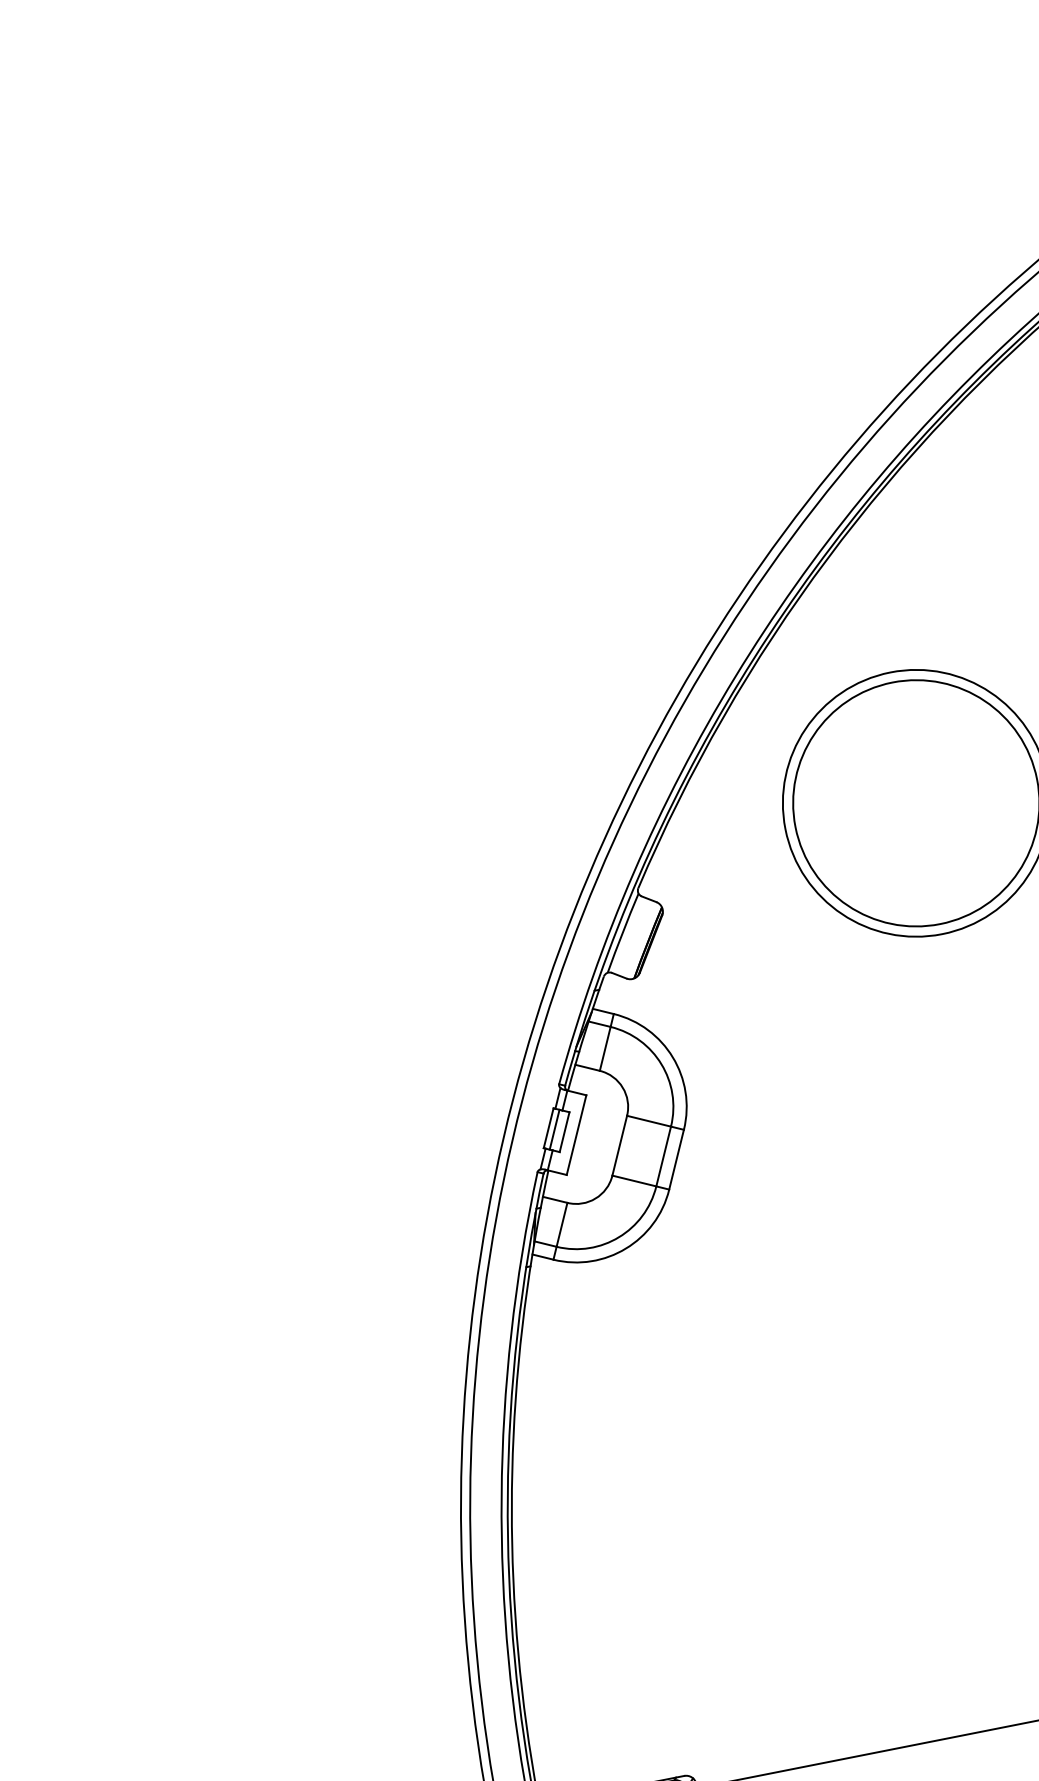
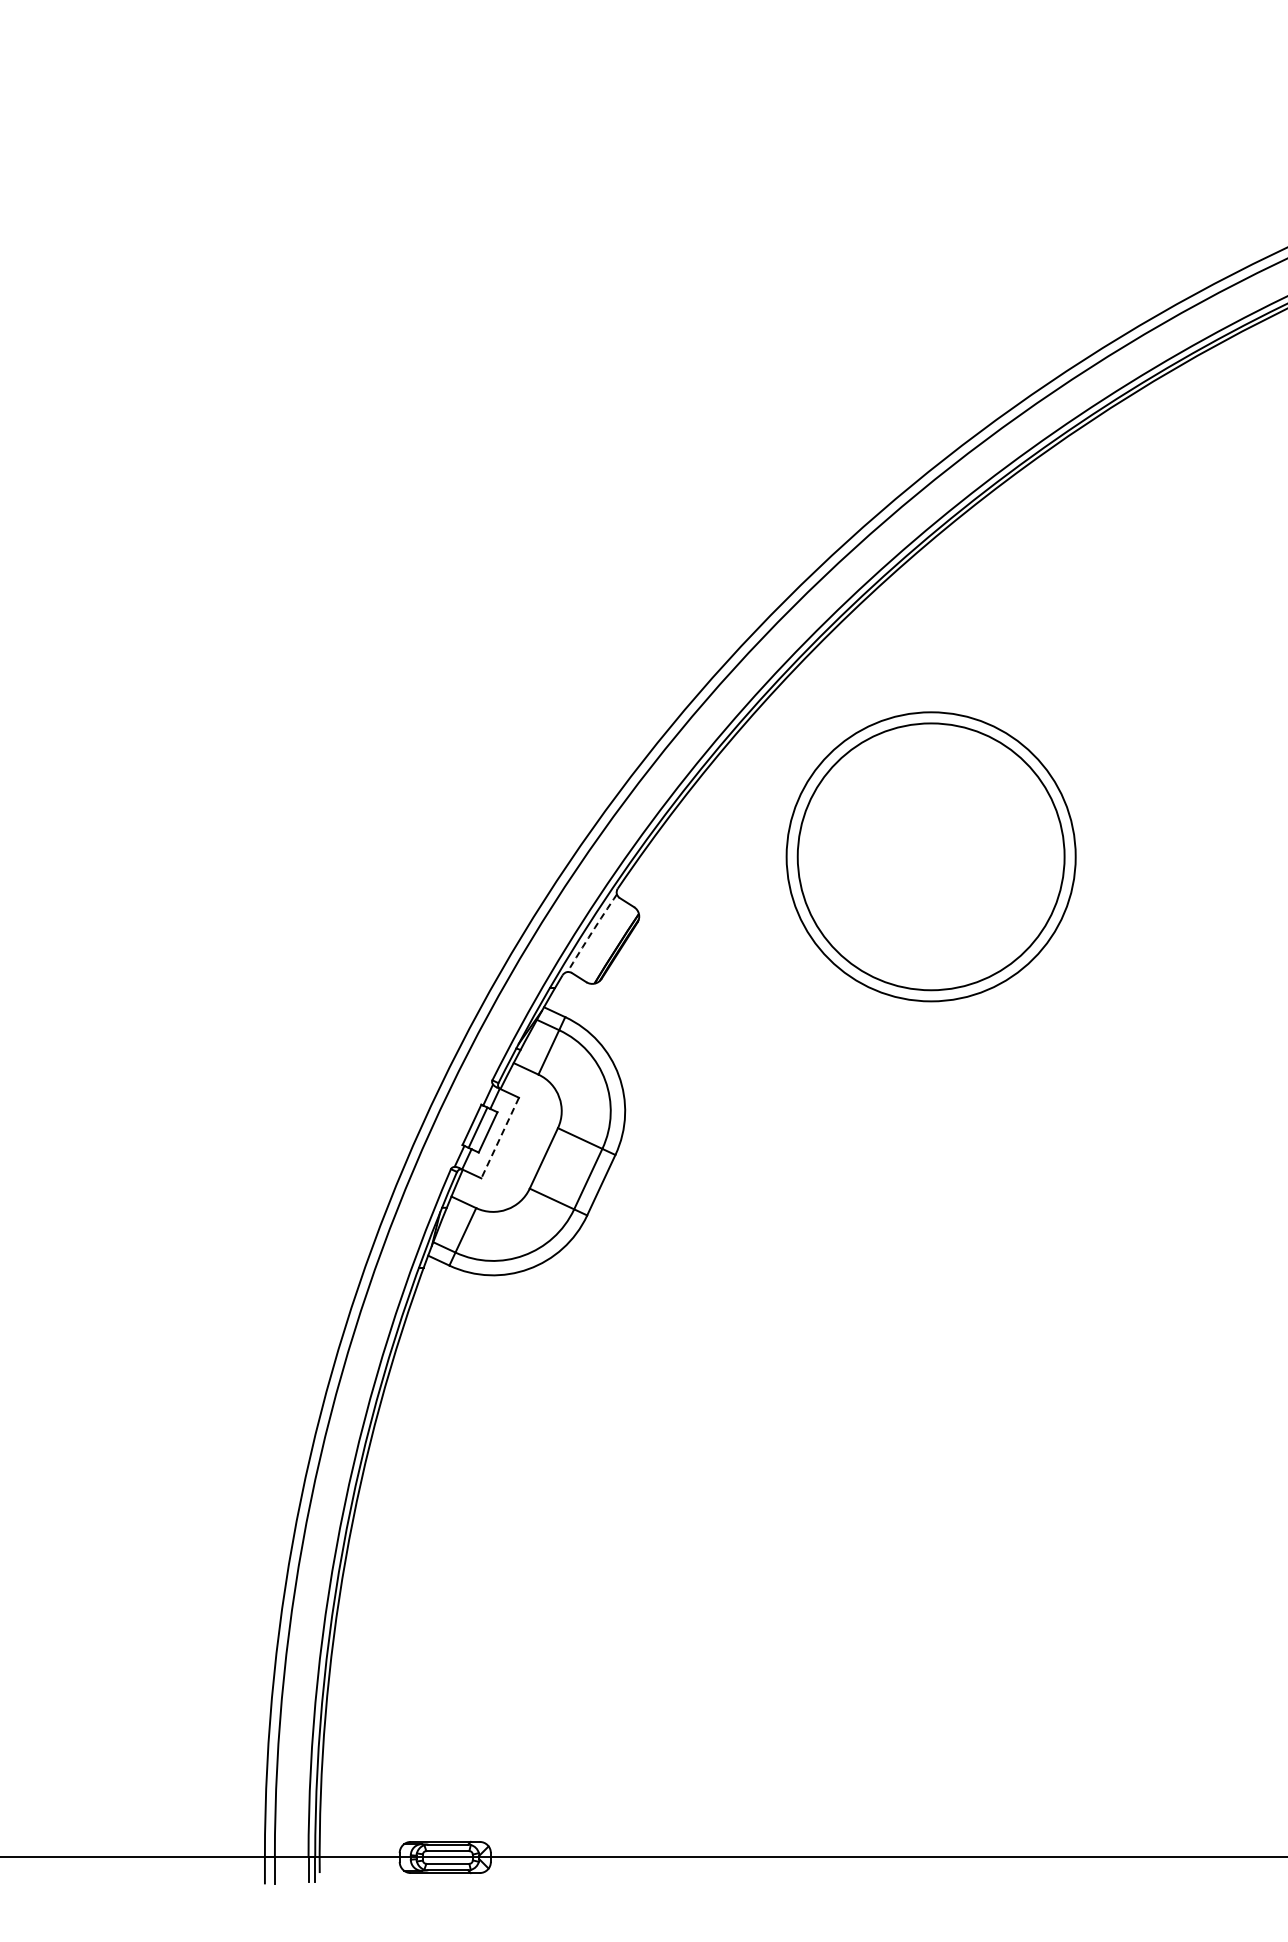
arc: (622, 932) -> (591, 932), solid -> dashed
line: (576, 1135) -> (499, 1138), solid -> dashed

